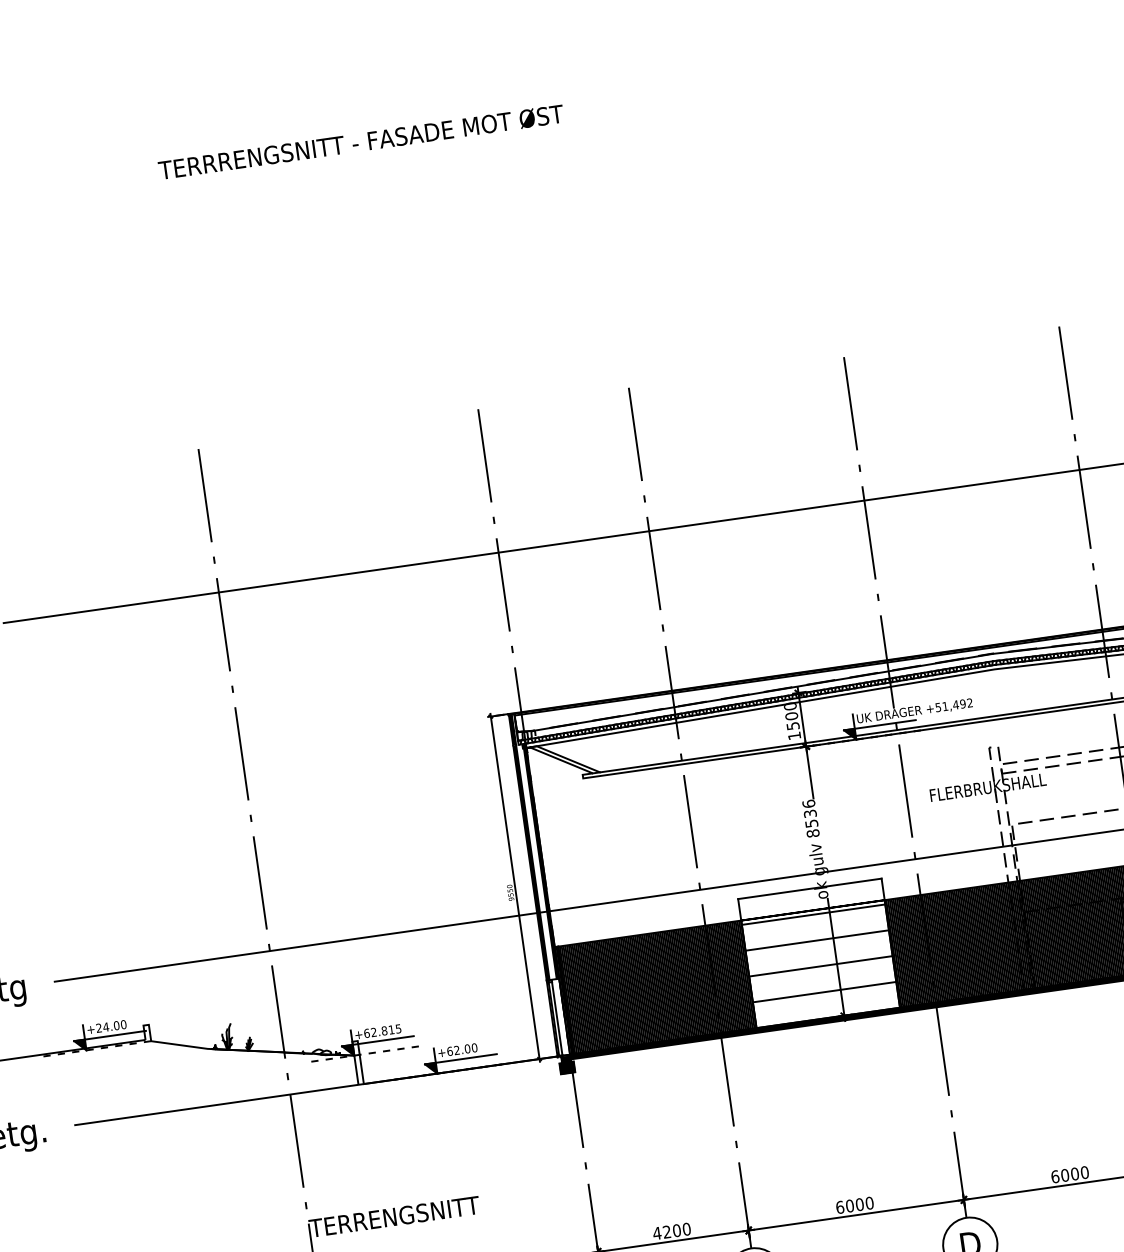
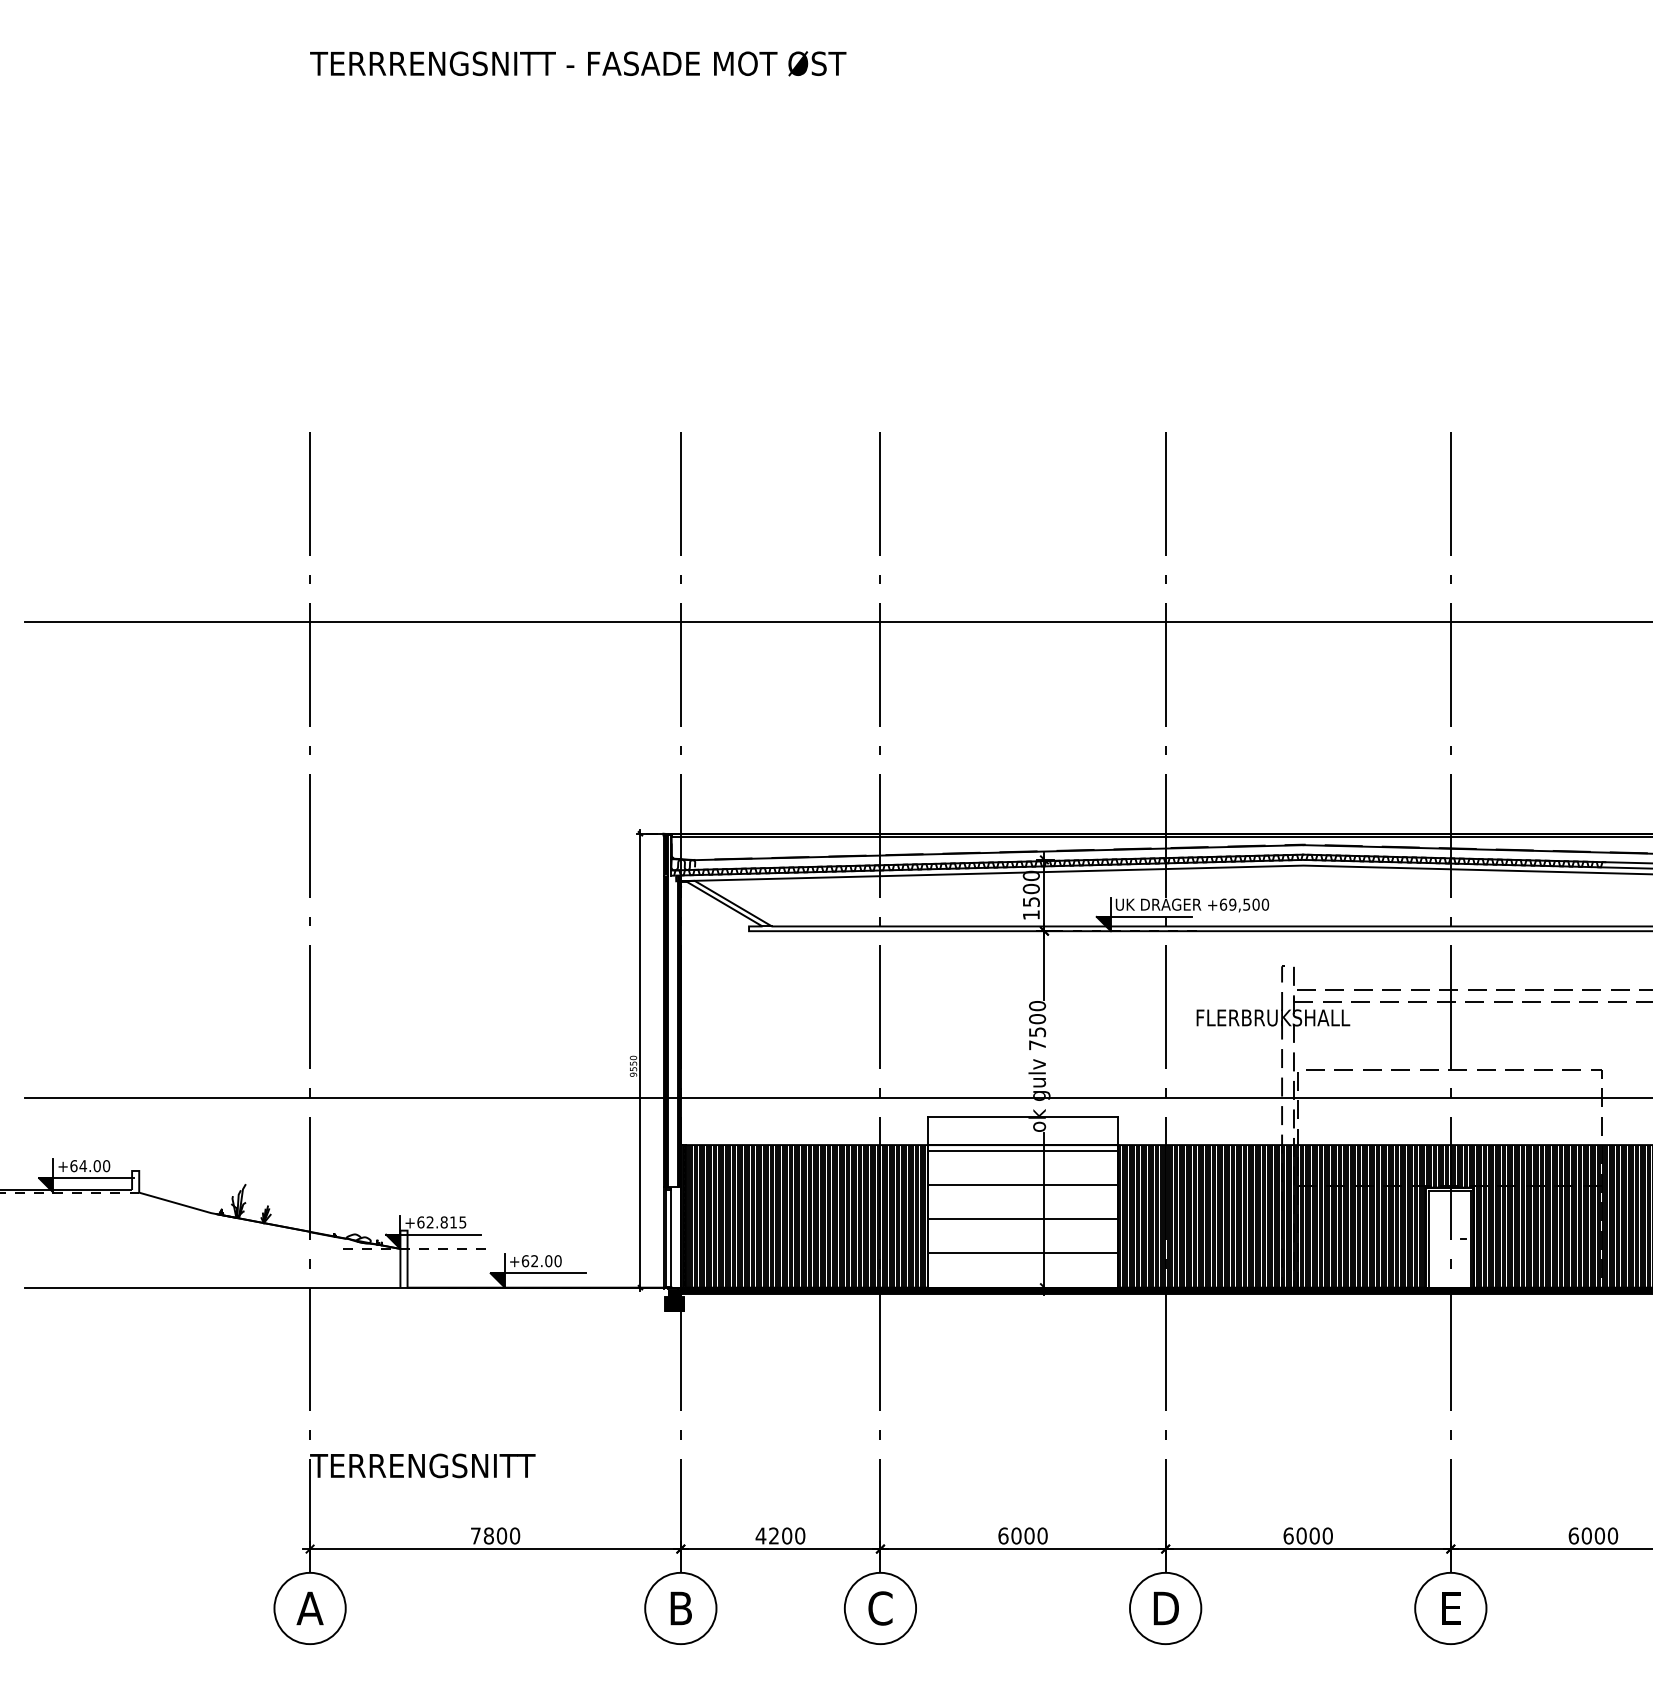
text: (954, 705) -> (1244, 904), +51,492 -> +69,500
text: (811, 818) -> (1037, 1025), 8536 -> 7500
text: (98, 1028) -> (73, 1166), +24.00 -> +64.00

